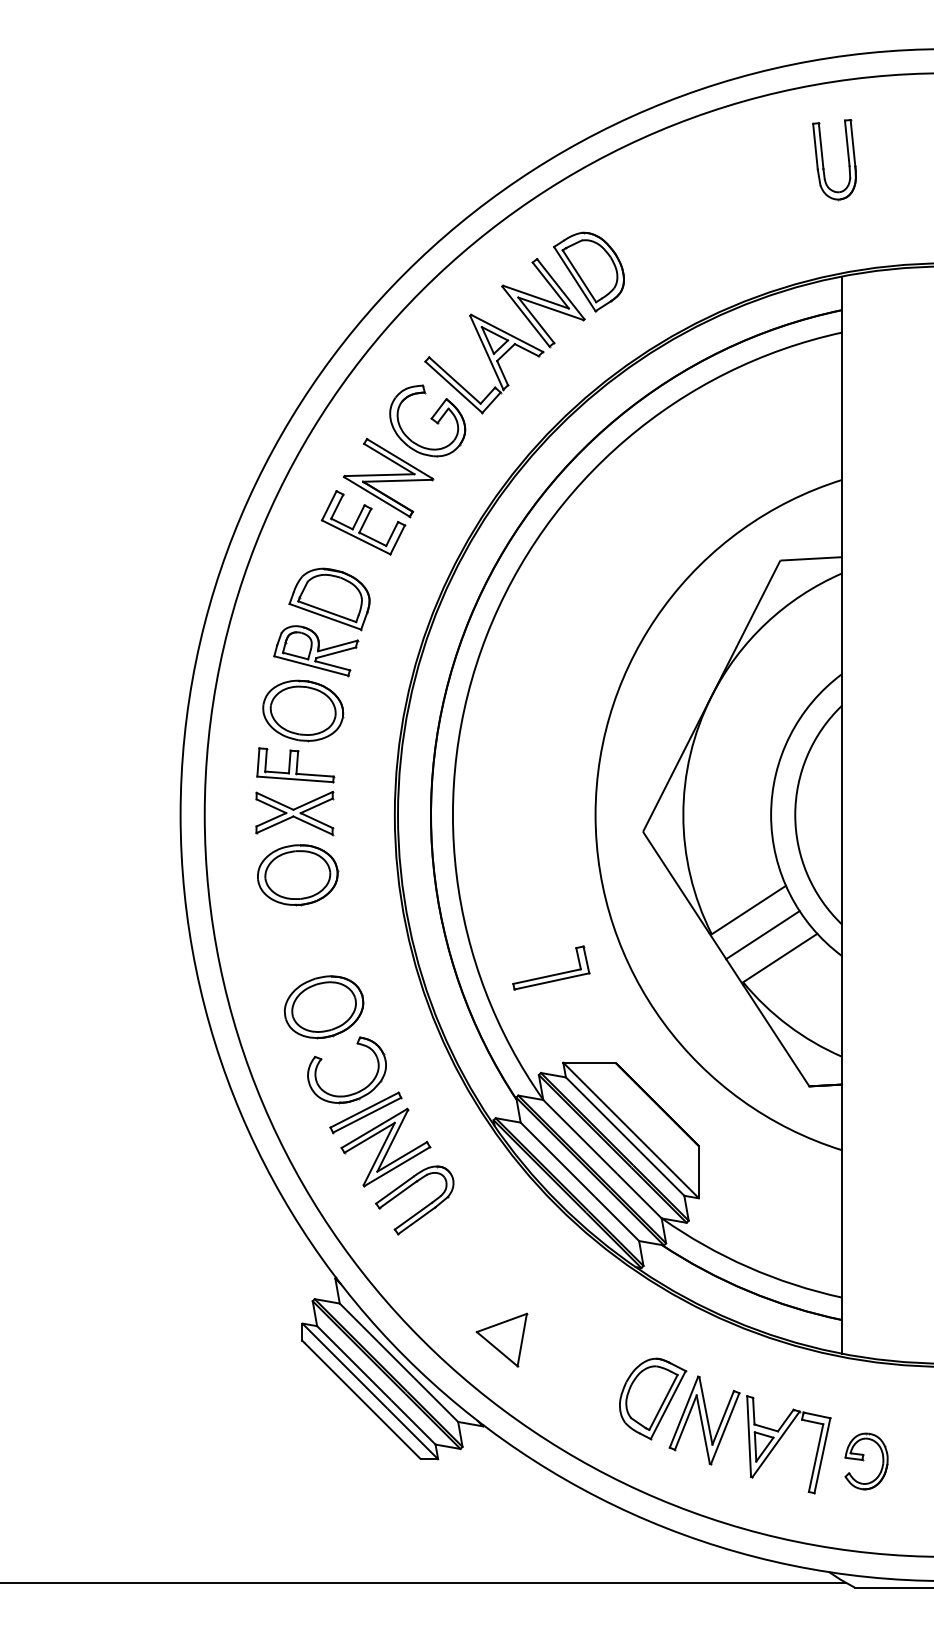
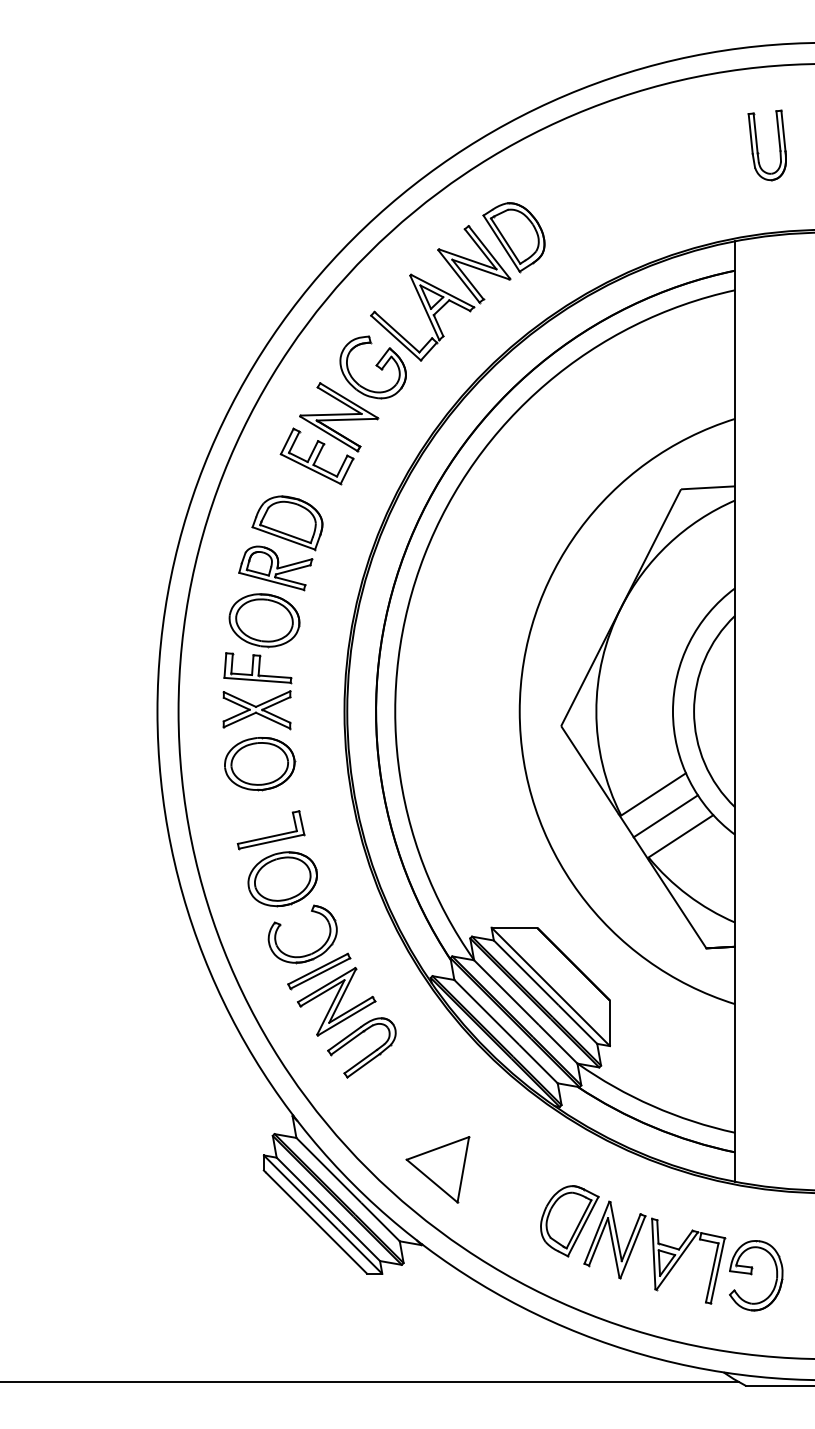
part: (824, 163) -> (758, 148), moved
part: (550, 968) -> (270, 830), moved
part: (501, 1339) -> (437, 1169), size x1.43
part: (866, 1461) -> (756, 1275), size x1.43

